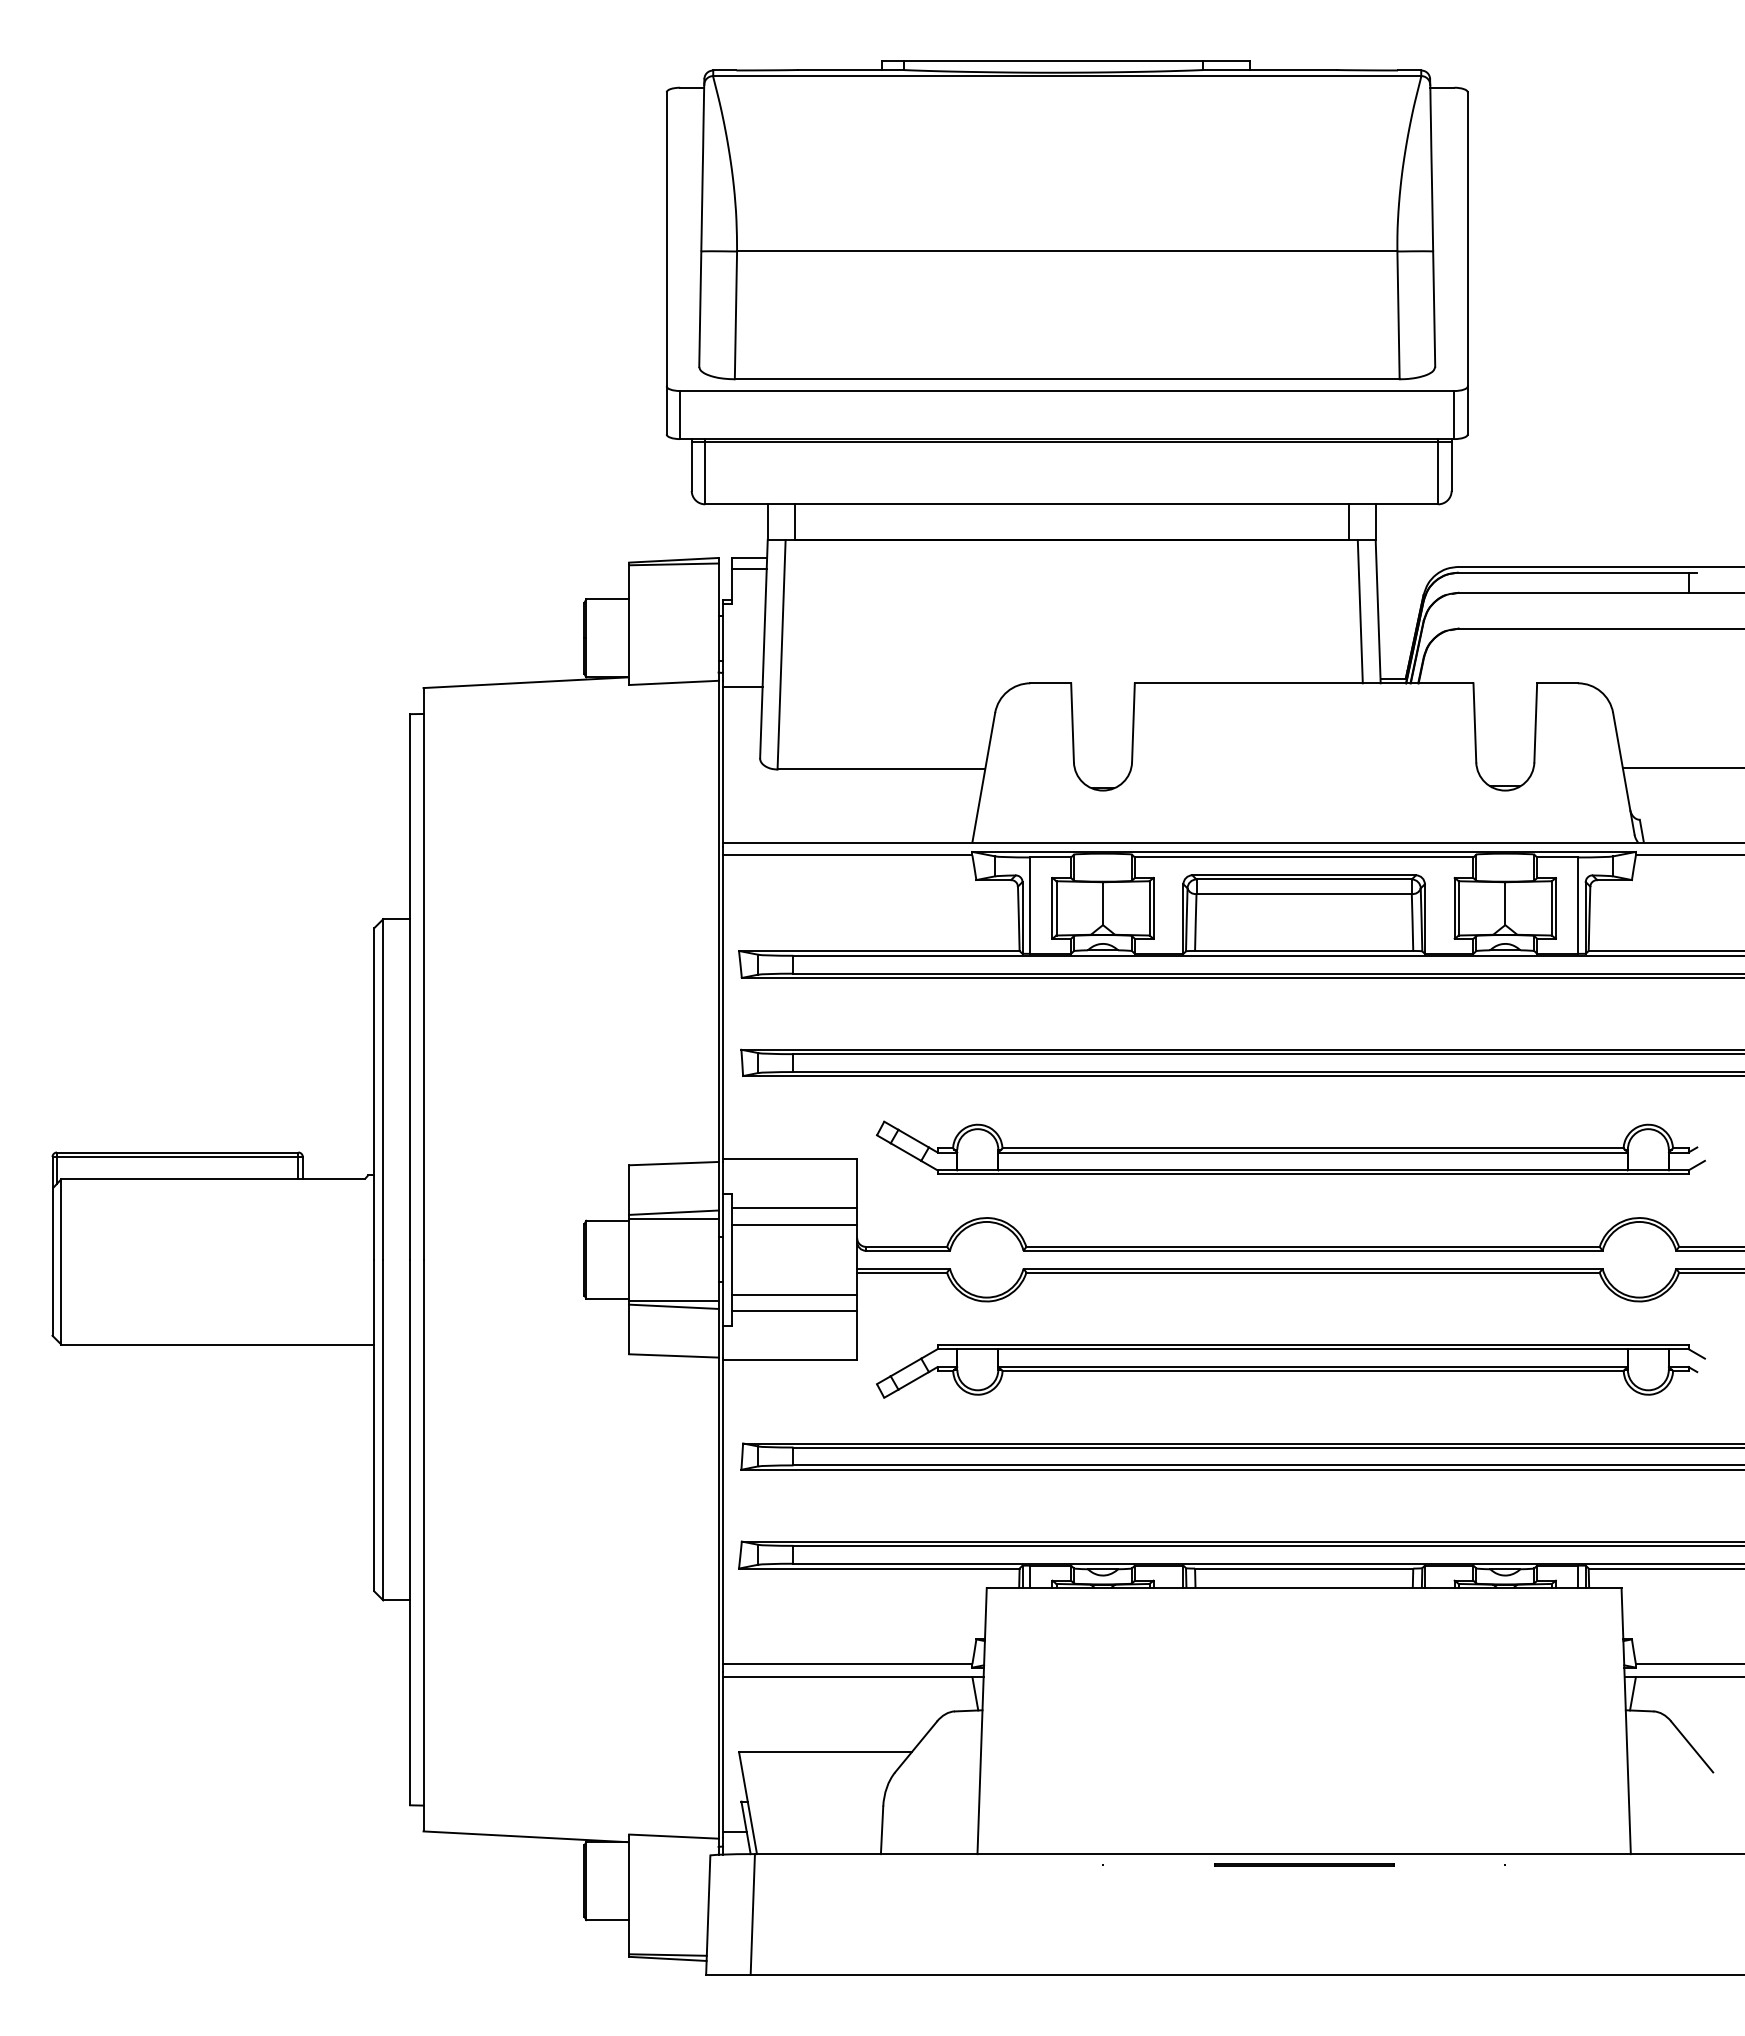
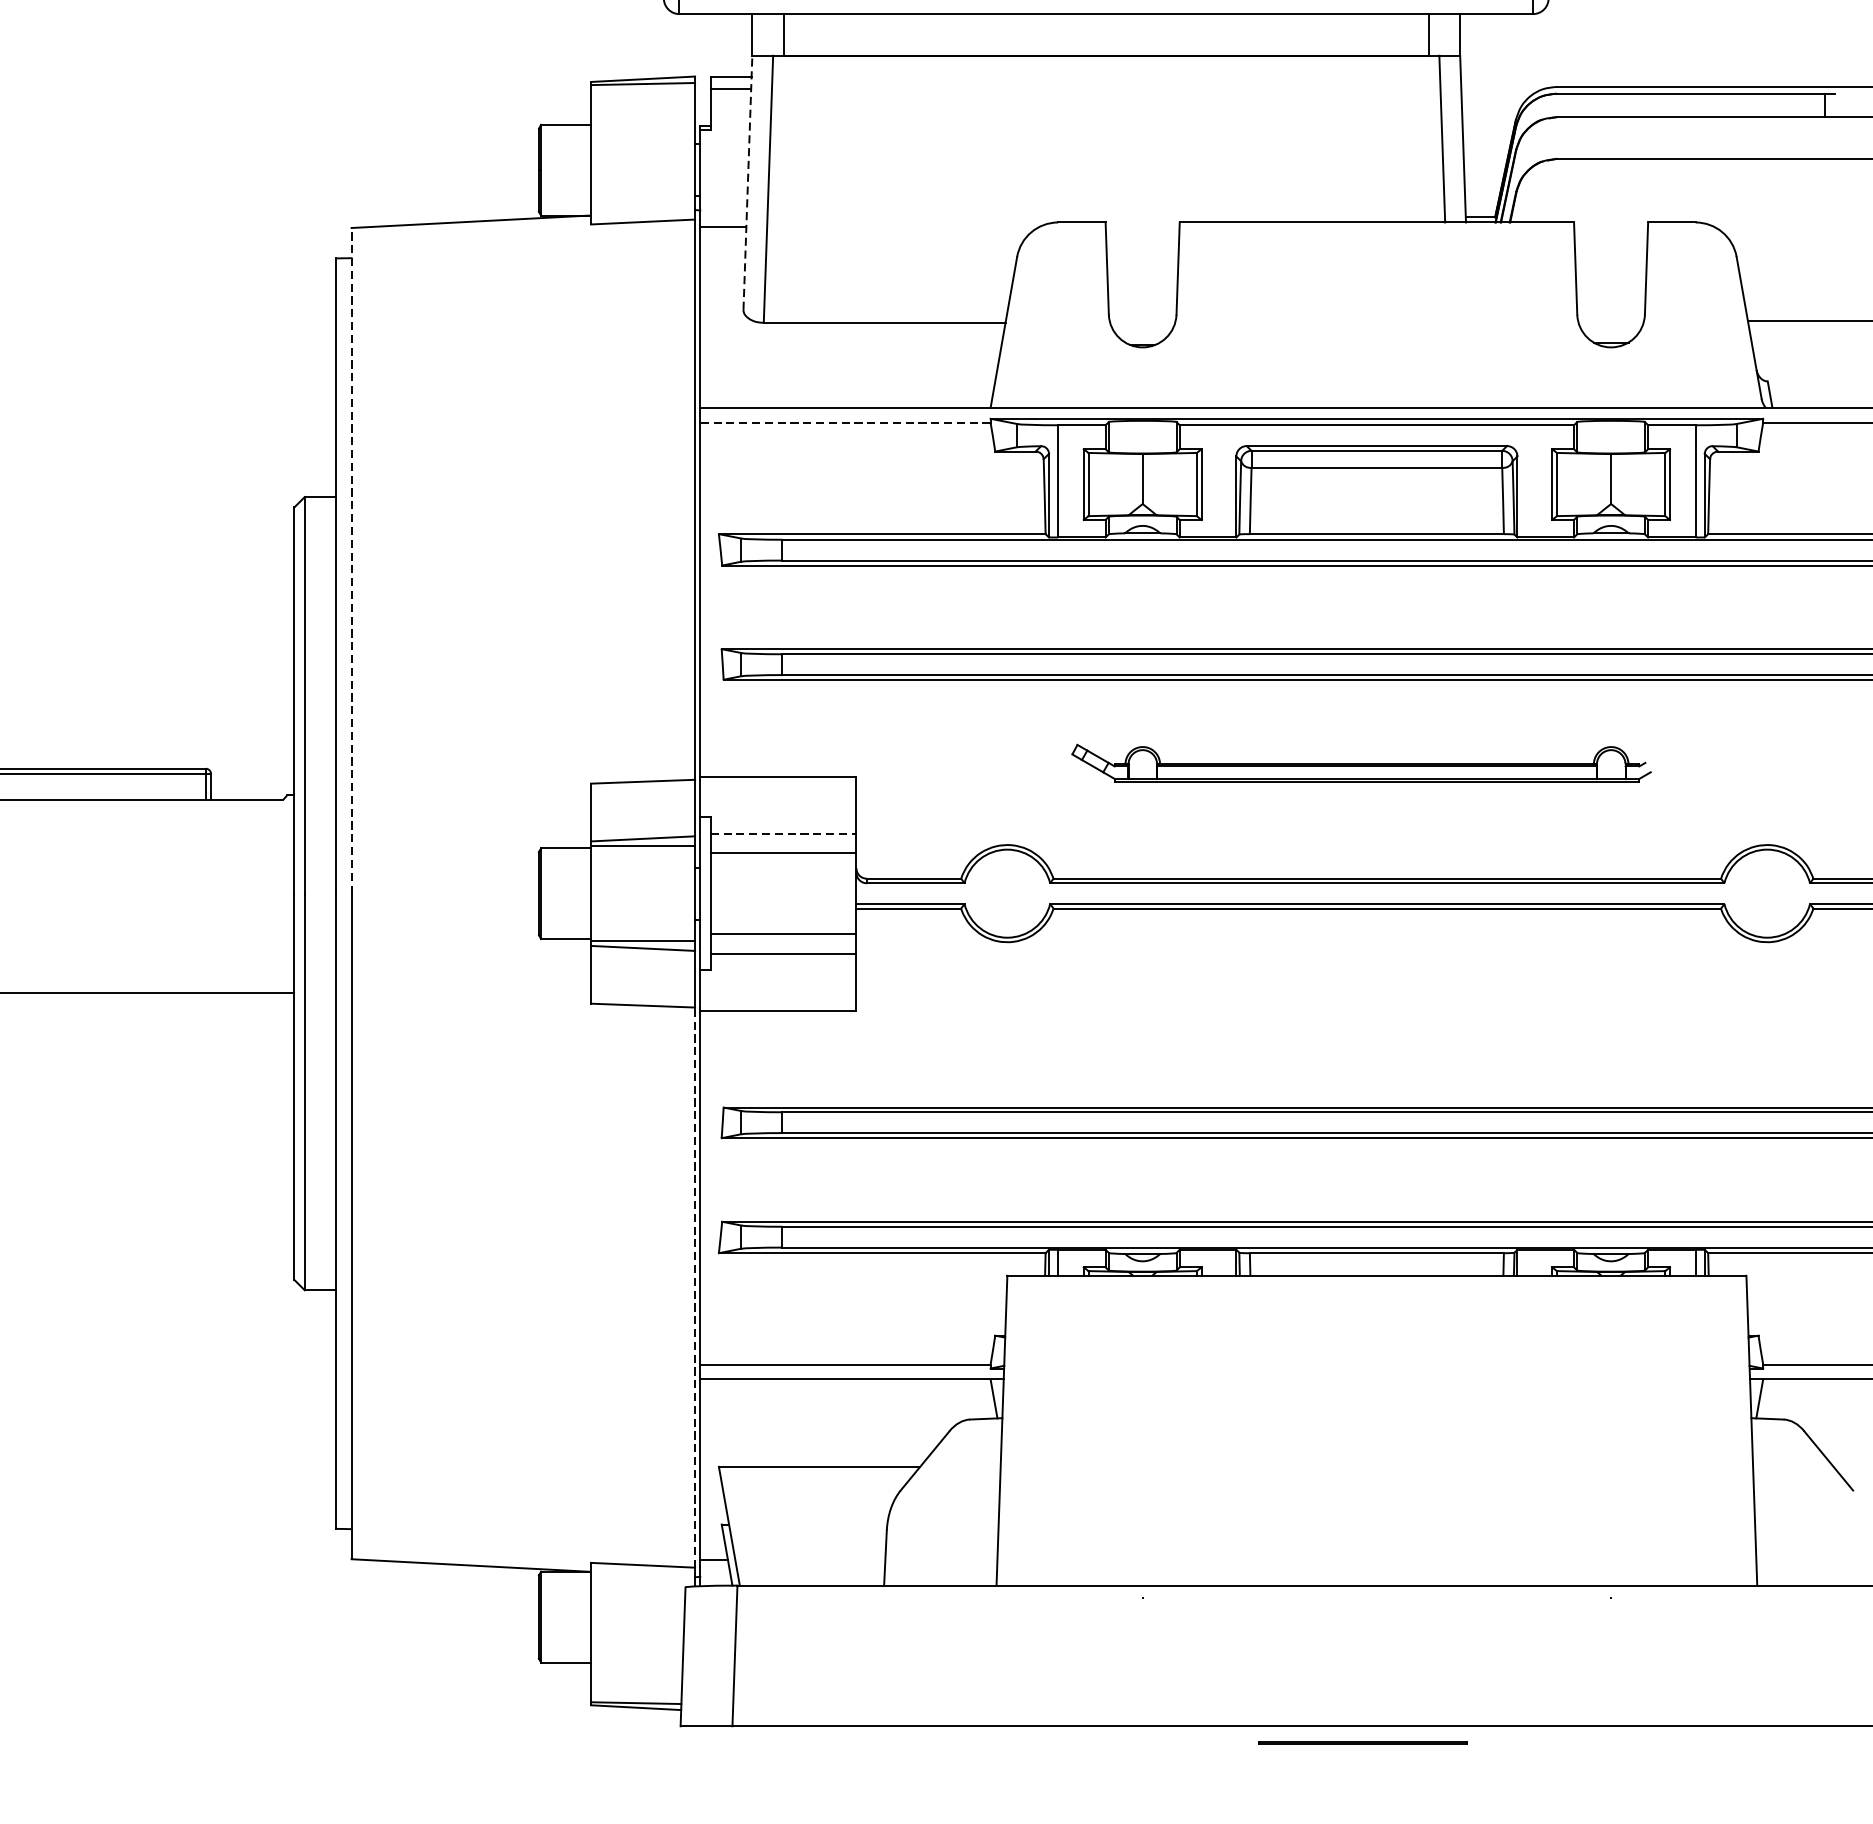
line: (763, 648) -> (747, 181), solid -> dashed
line: (847, 855) -> (845, 422), solid -> dashed
line: (423, 973) -> (351, 560), solid -> dashed
part: (1290, 1147) -> (1360, 762), size x0.6
line: (794, 1208) -> (783, 833), solid -> dashed
part: (1290, 1371) -> (1360, 1023), removed
line: (718, 1598) -> (695, 1288), solid -> dashed
line: (1304, 1864) -> (1363, 1742), moved

